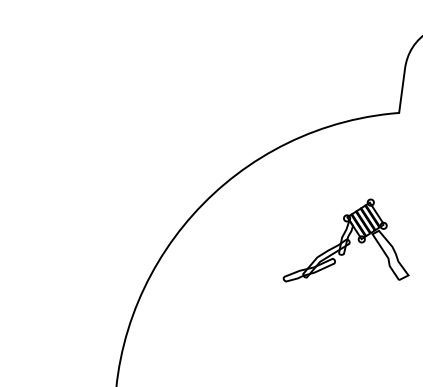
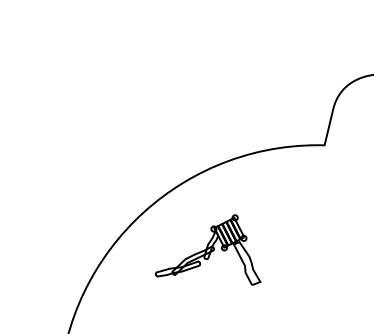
part: (341, 243) -> (207, 249), moved

